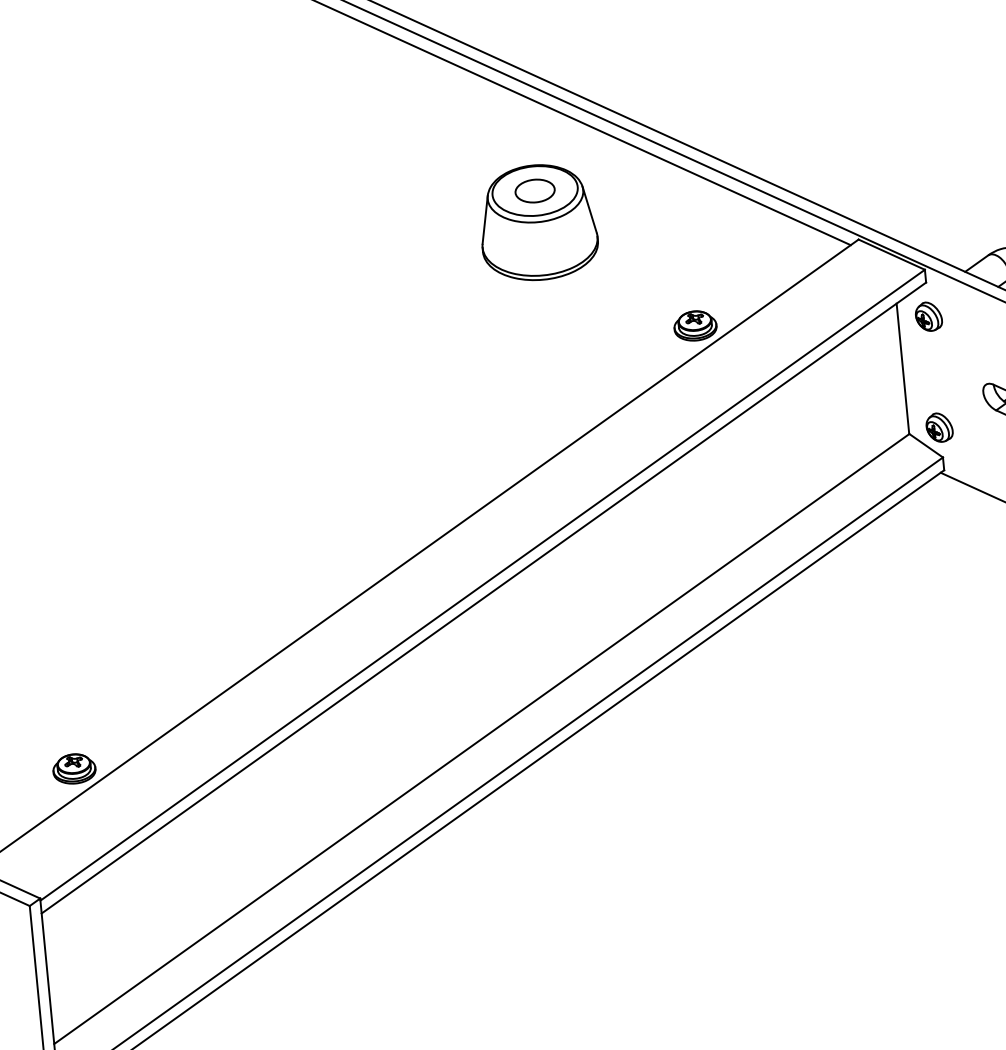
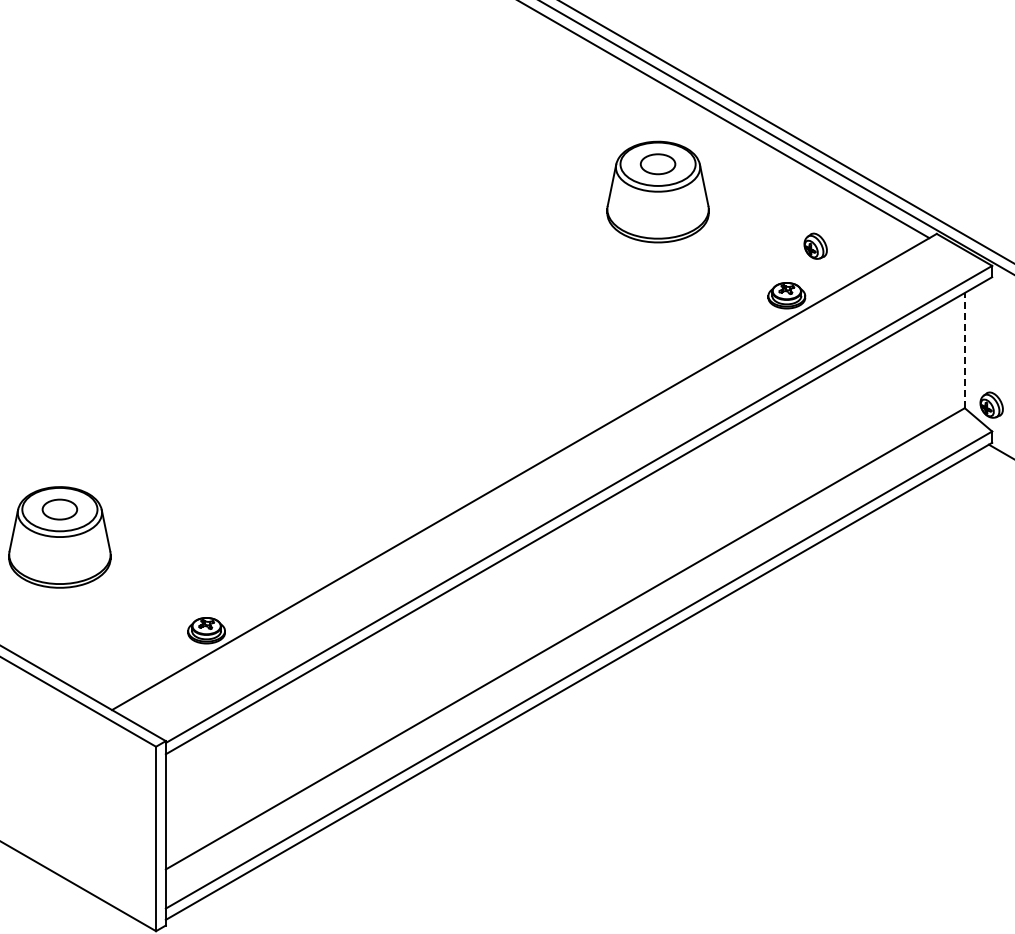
part: (928, 315) -> (815, 245), moved
line: (902, 368) -> (964, 350), solid -> dashed

